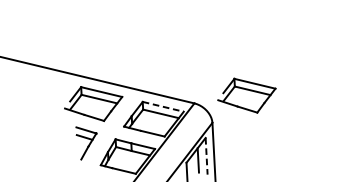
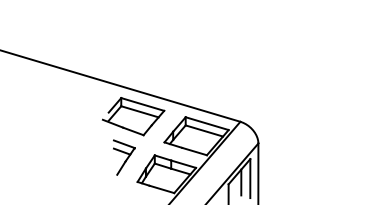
part: (246, 95) -> (296, 116), removed
line: (163, 106) -> (207, 123), dashed -> solid
line: (206, 157) -> (250, 179), dashed -> solid

